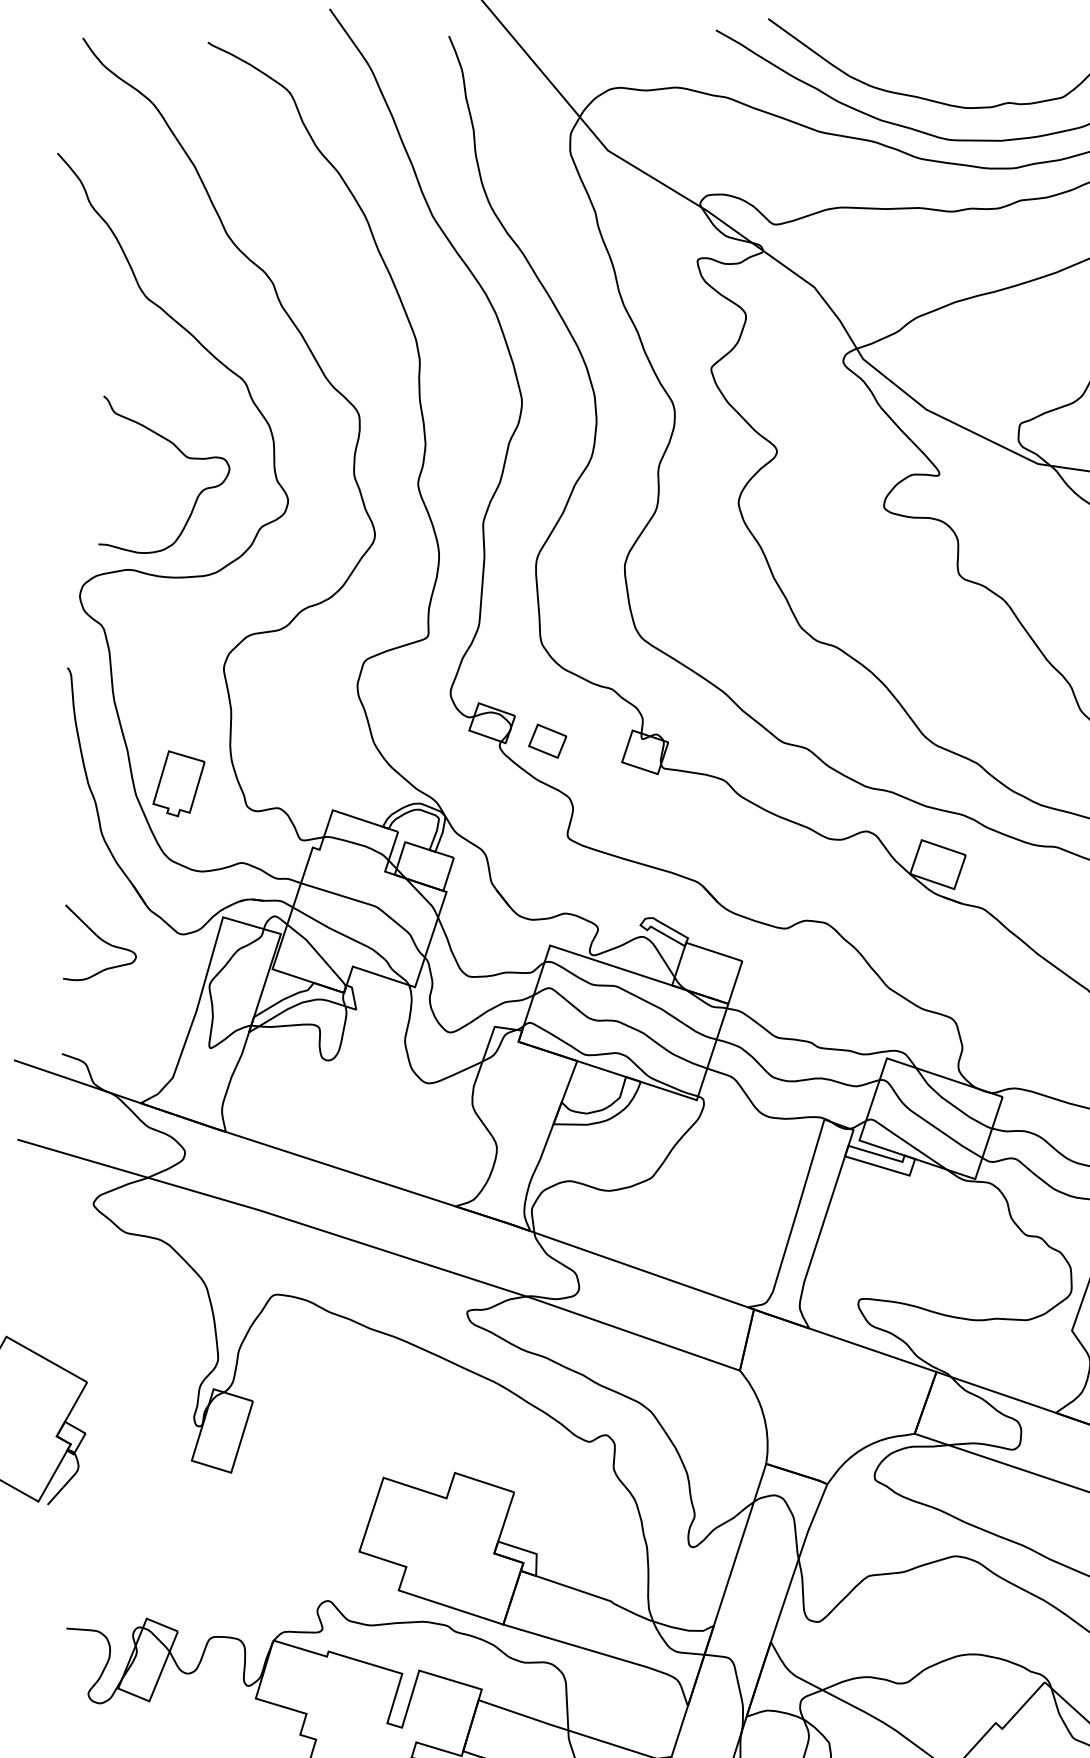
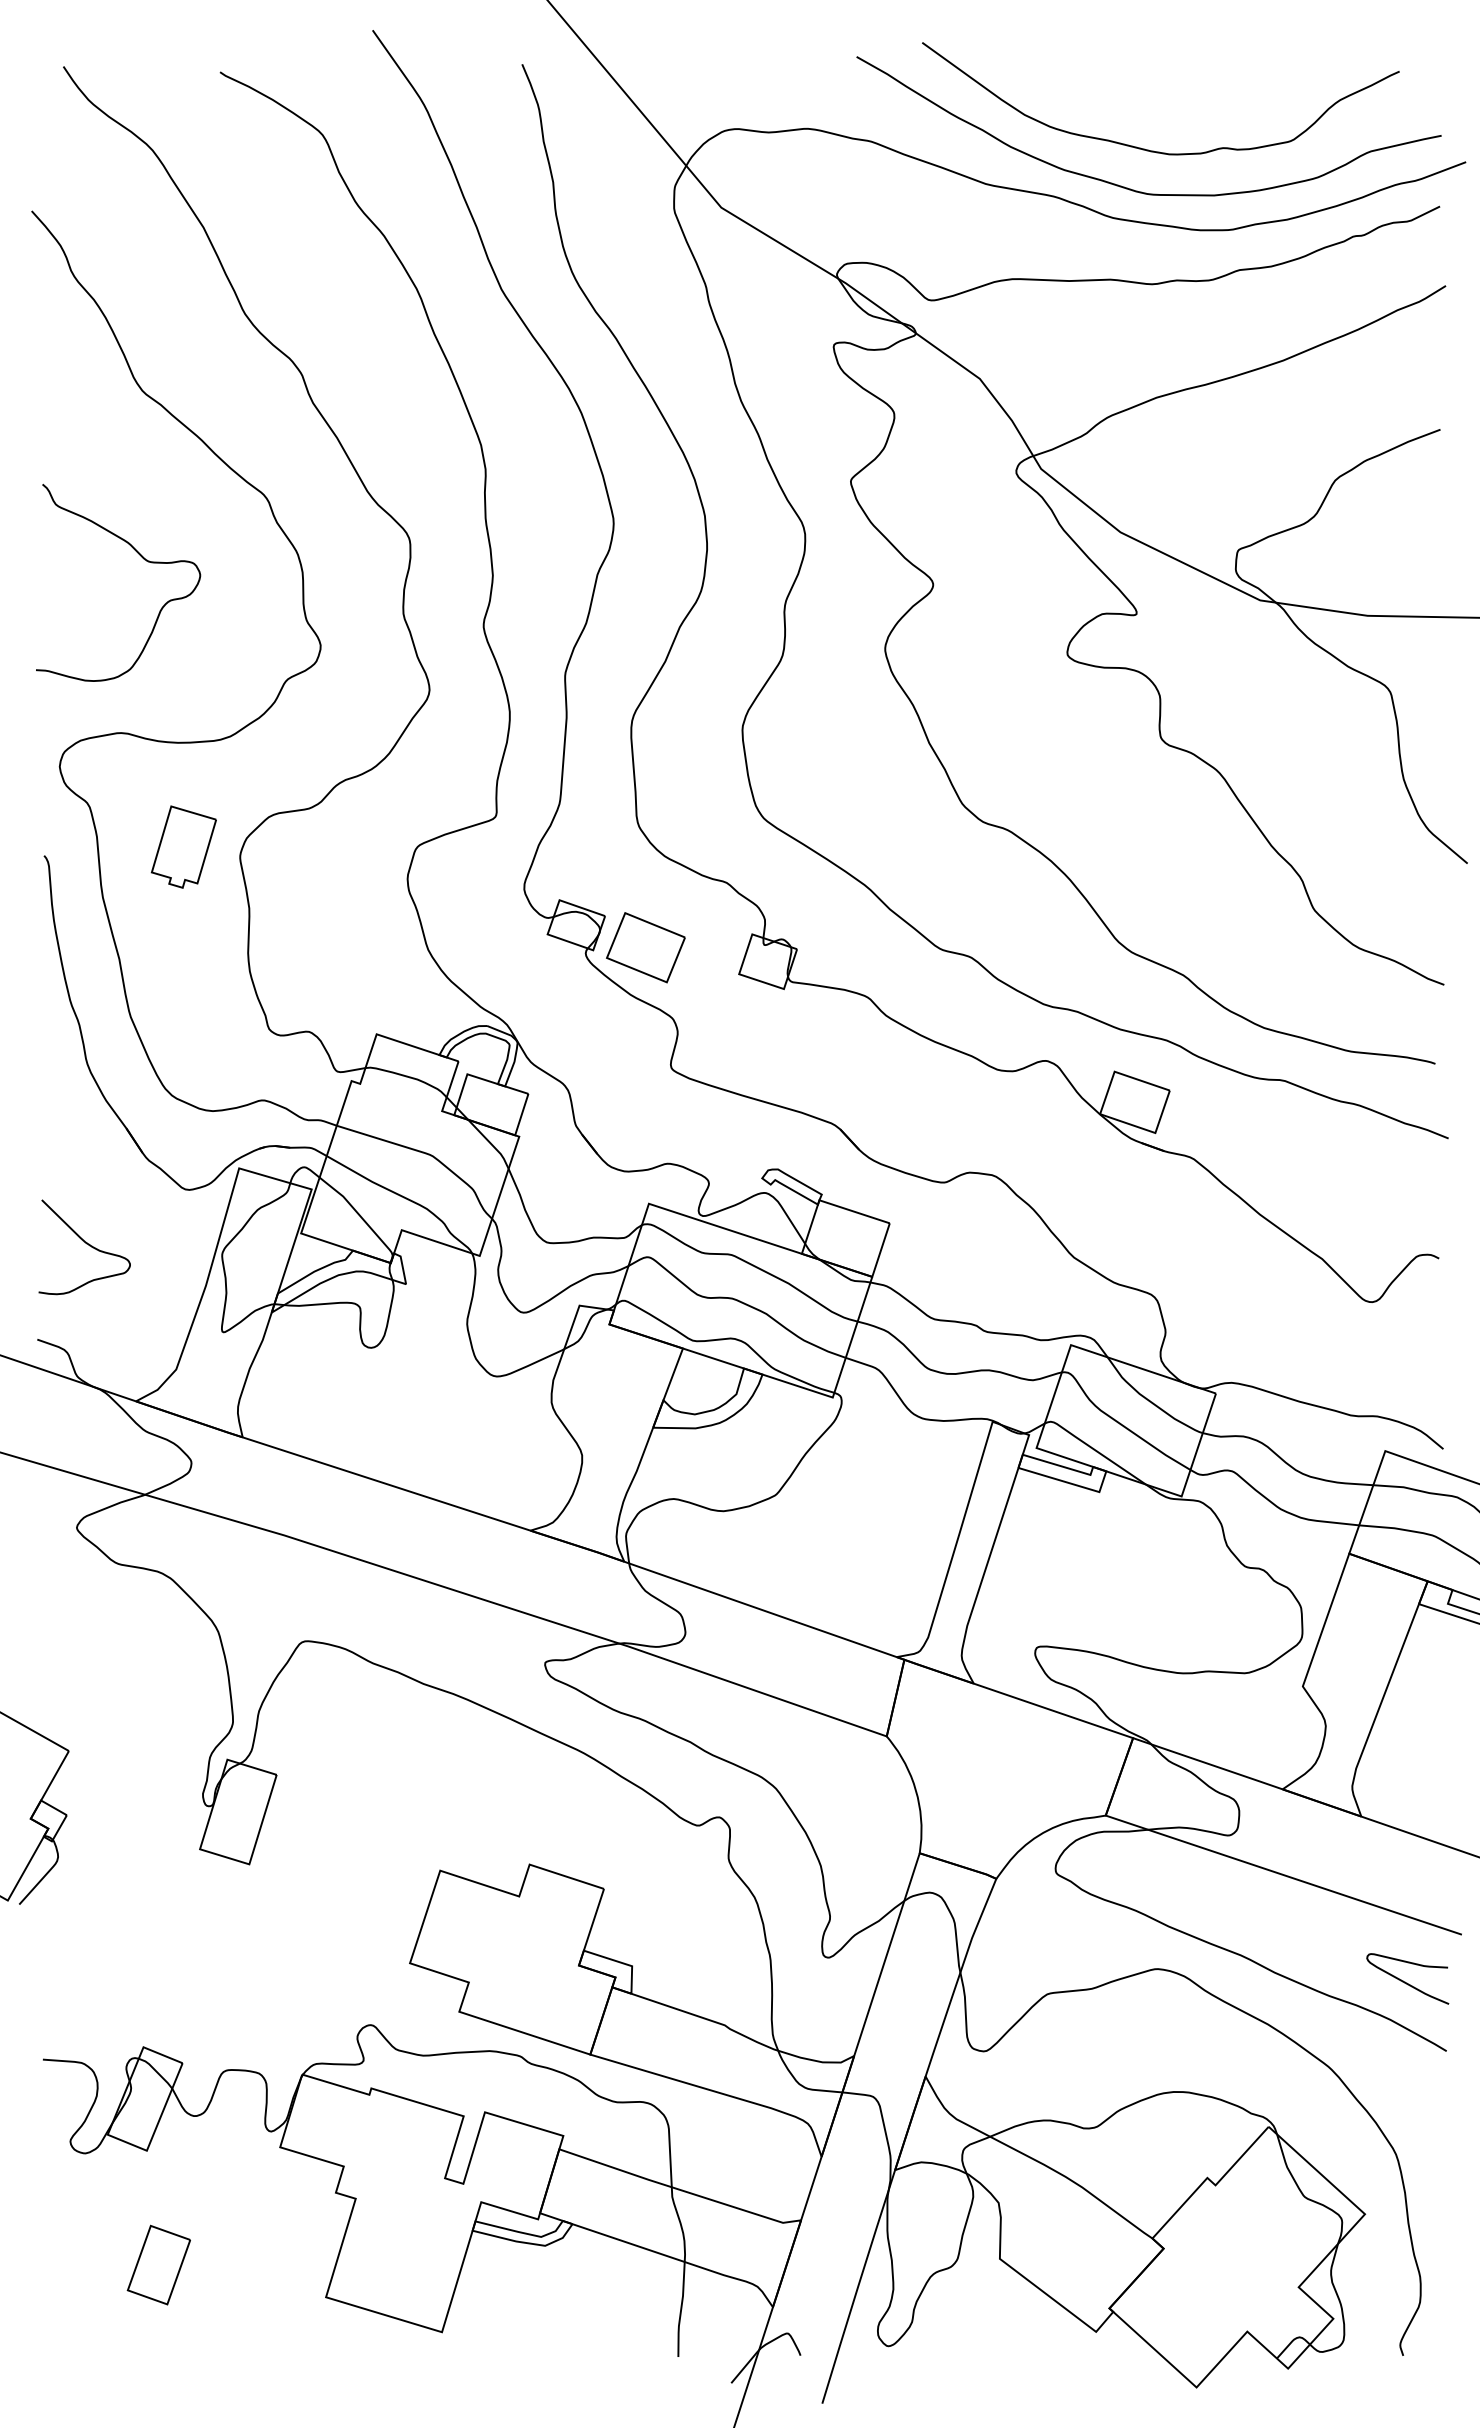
curve: (183, 455) -> (142, 558), moved
part: (547, 740) -> (645, 947), size x1.67
part: (178, 783) -> (183, 846), moved
curve: (101, 940) -> (86, 1244), moved

